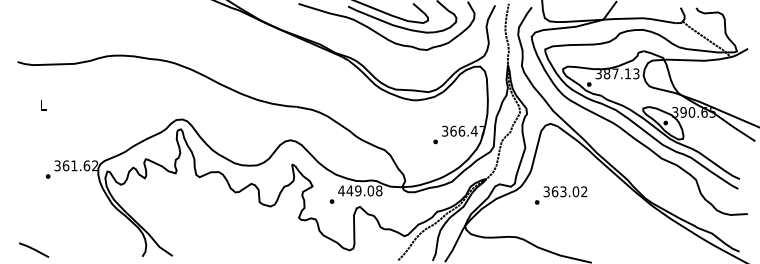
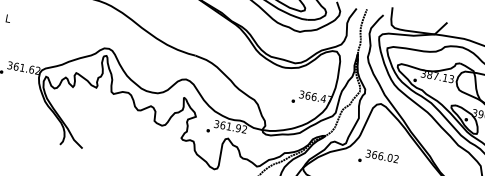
text: (360, 190) -> (230, 126), 449.08 -> 361.92
text: (563, 191) -> (380, 155), 363.02 -> 366.02

